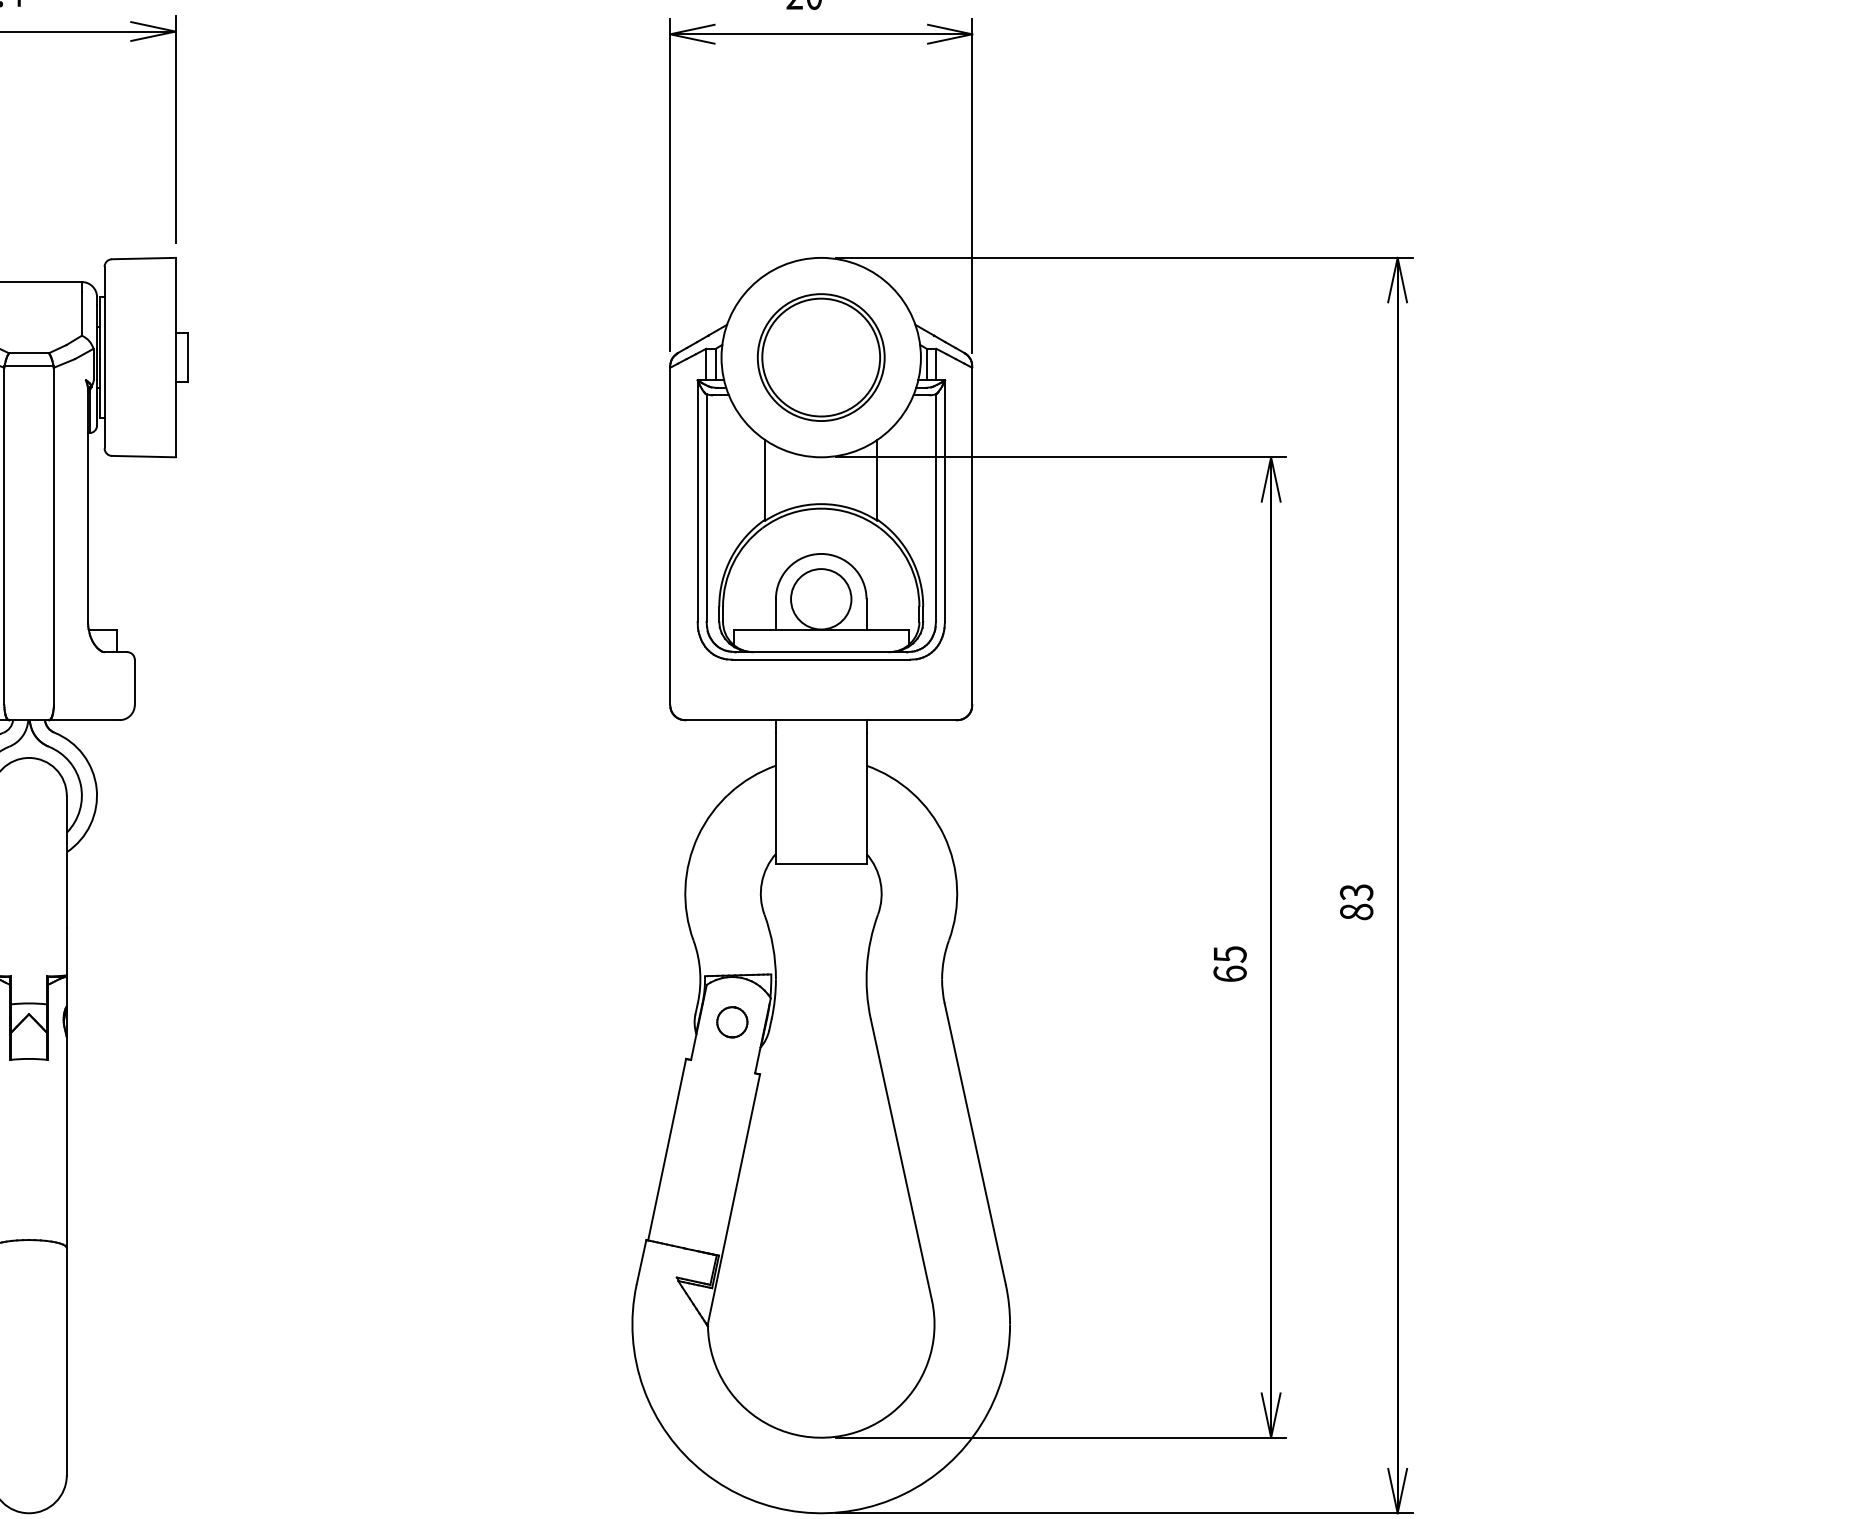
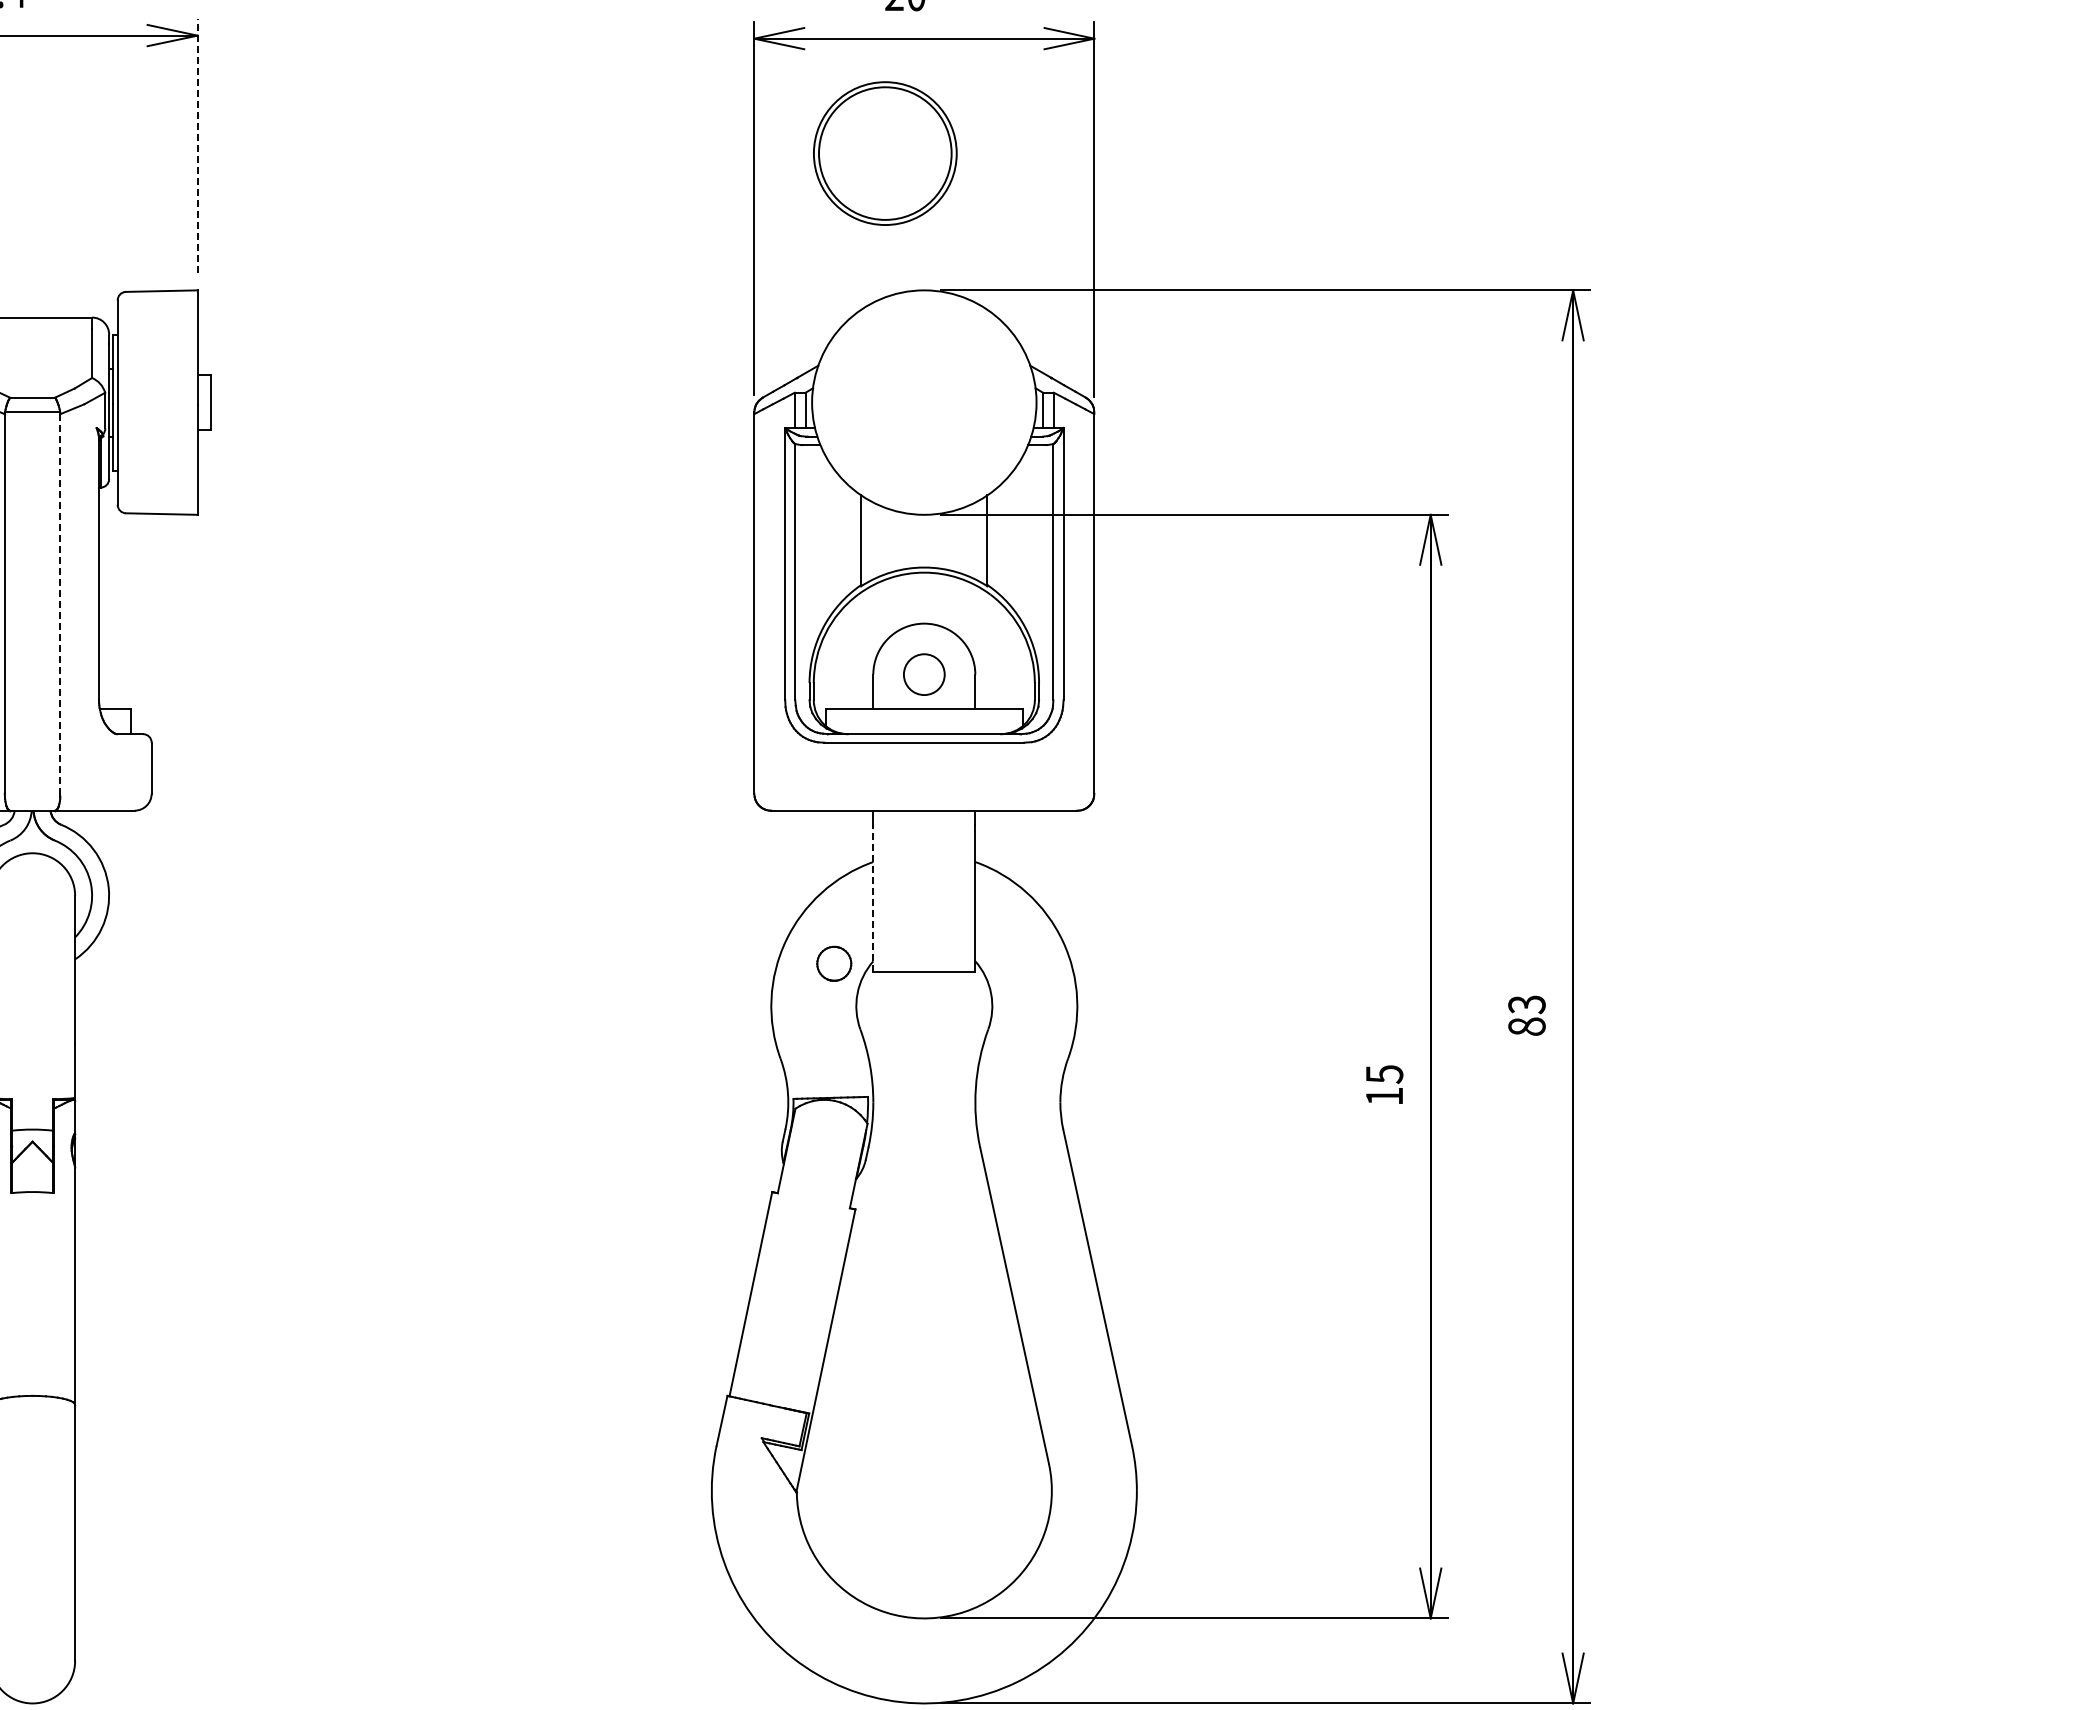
line: (175, 129) -> (197, 145), solid -> dashed
part: (821, 357) -> (885, 153), moved
line: (53, 536) -> (60, 603), solid -> dashed
circle: (821, 599) -> (924, 674), size x0.6
line: (776, 798) -> (873, 898), solid -> dashed
text: (1230, 974) -> (1384, 1096), 65 -> 15
part: (732, 1022) -> (834, 963), moved

